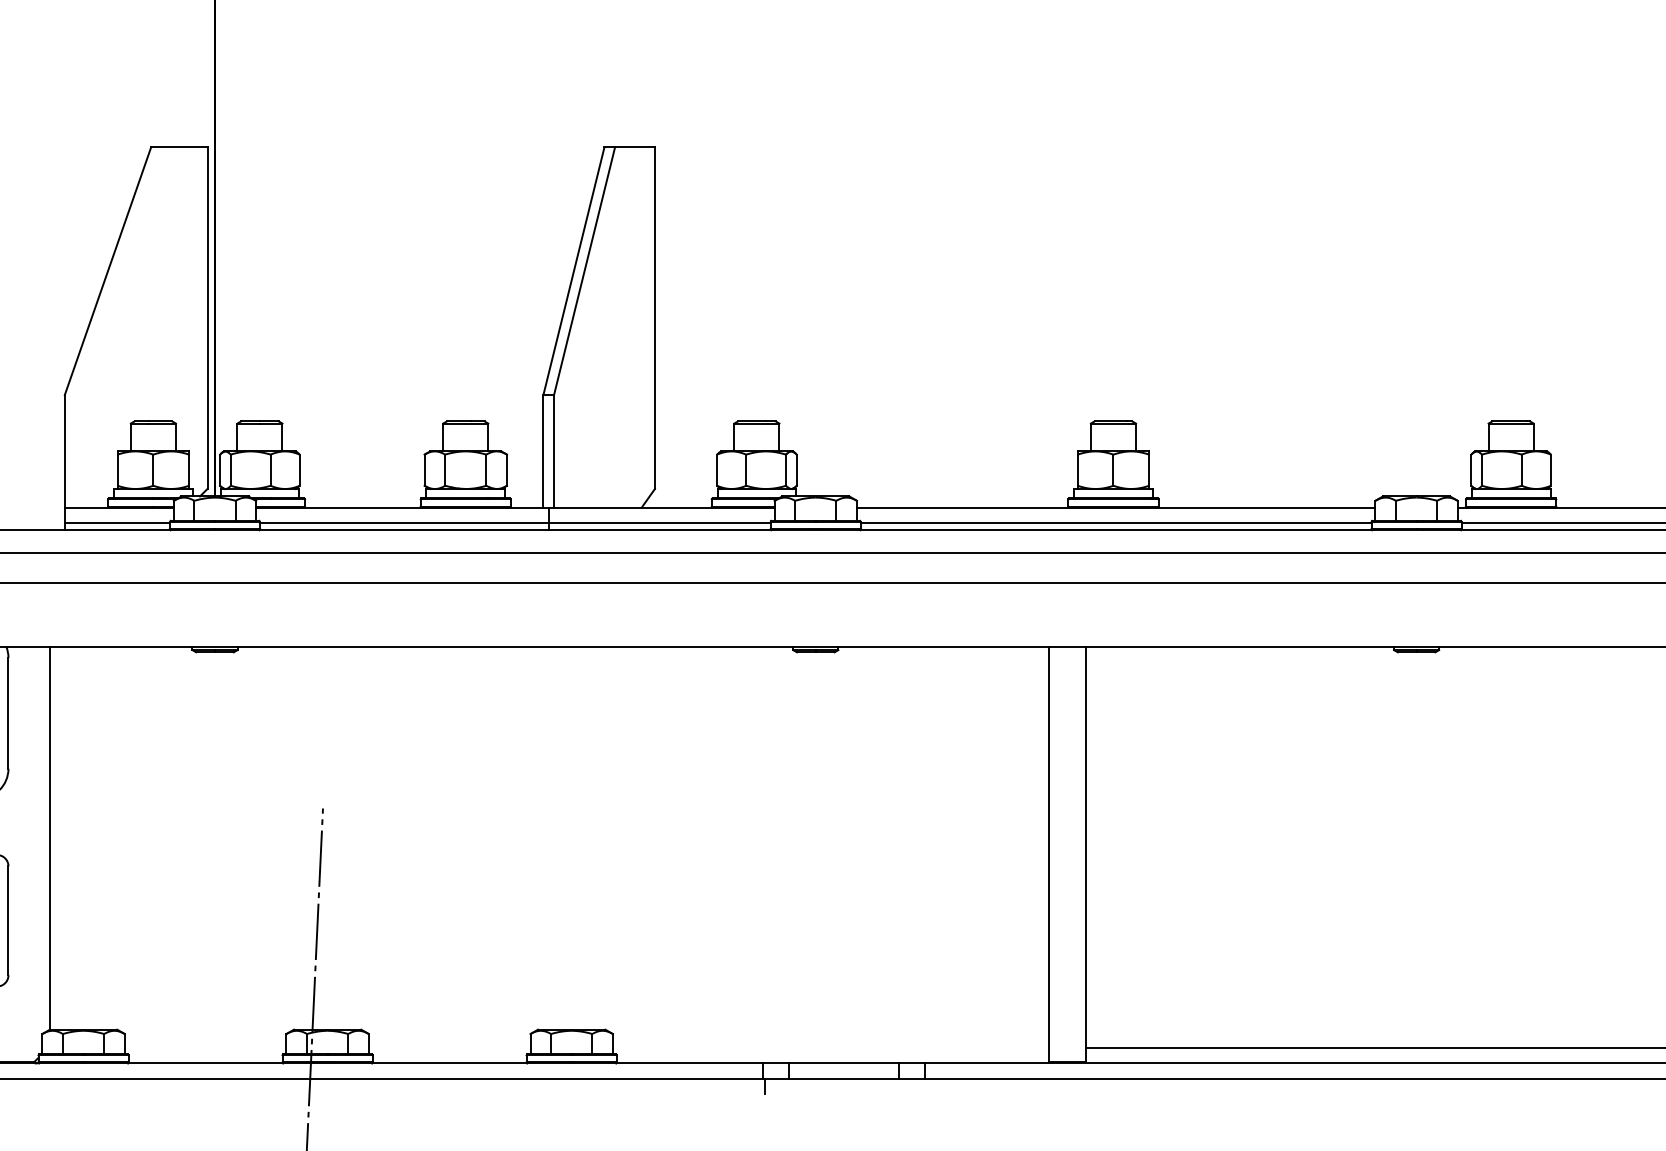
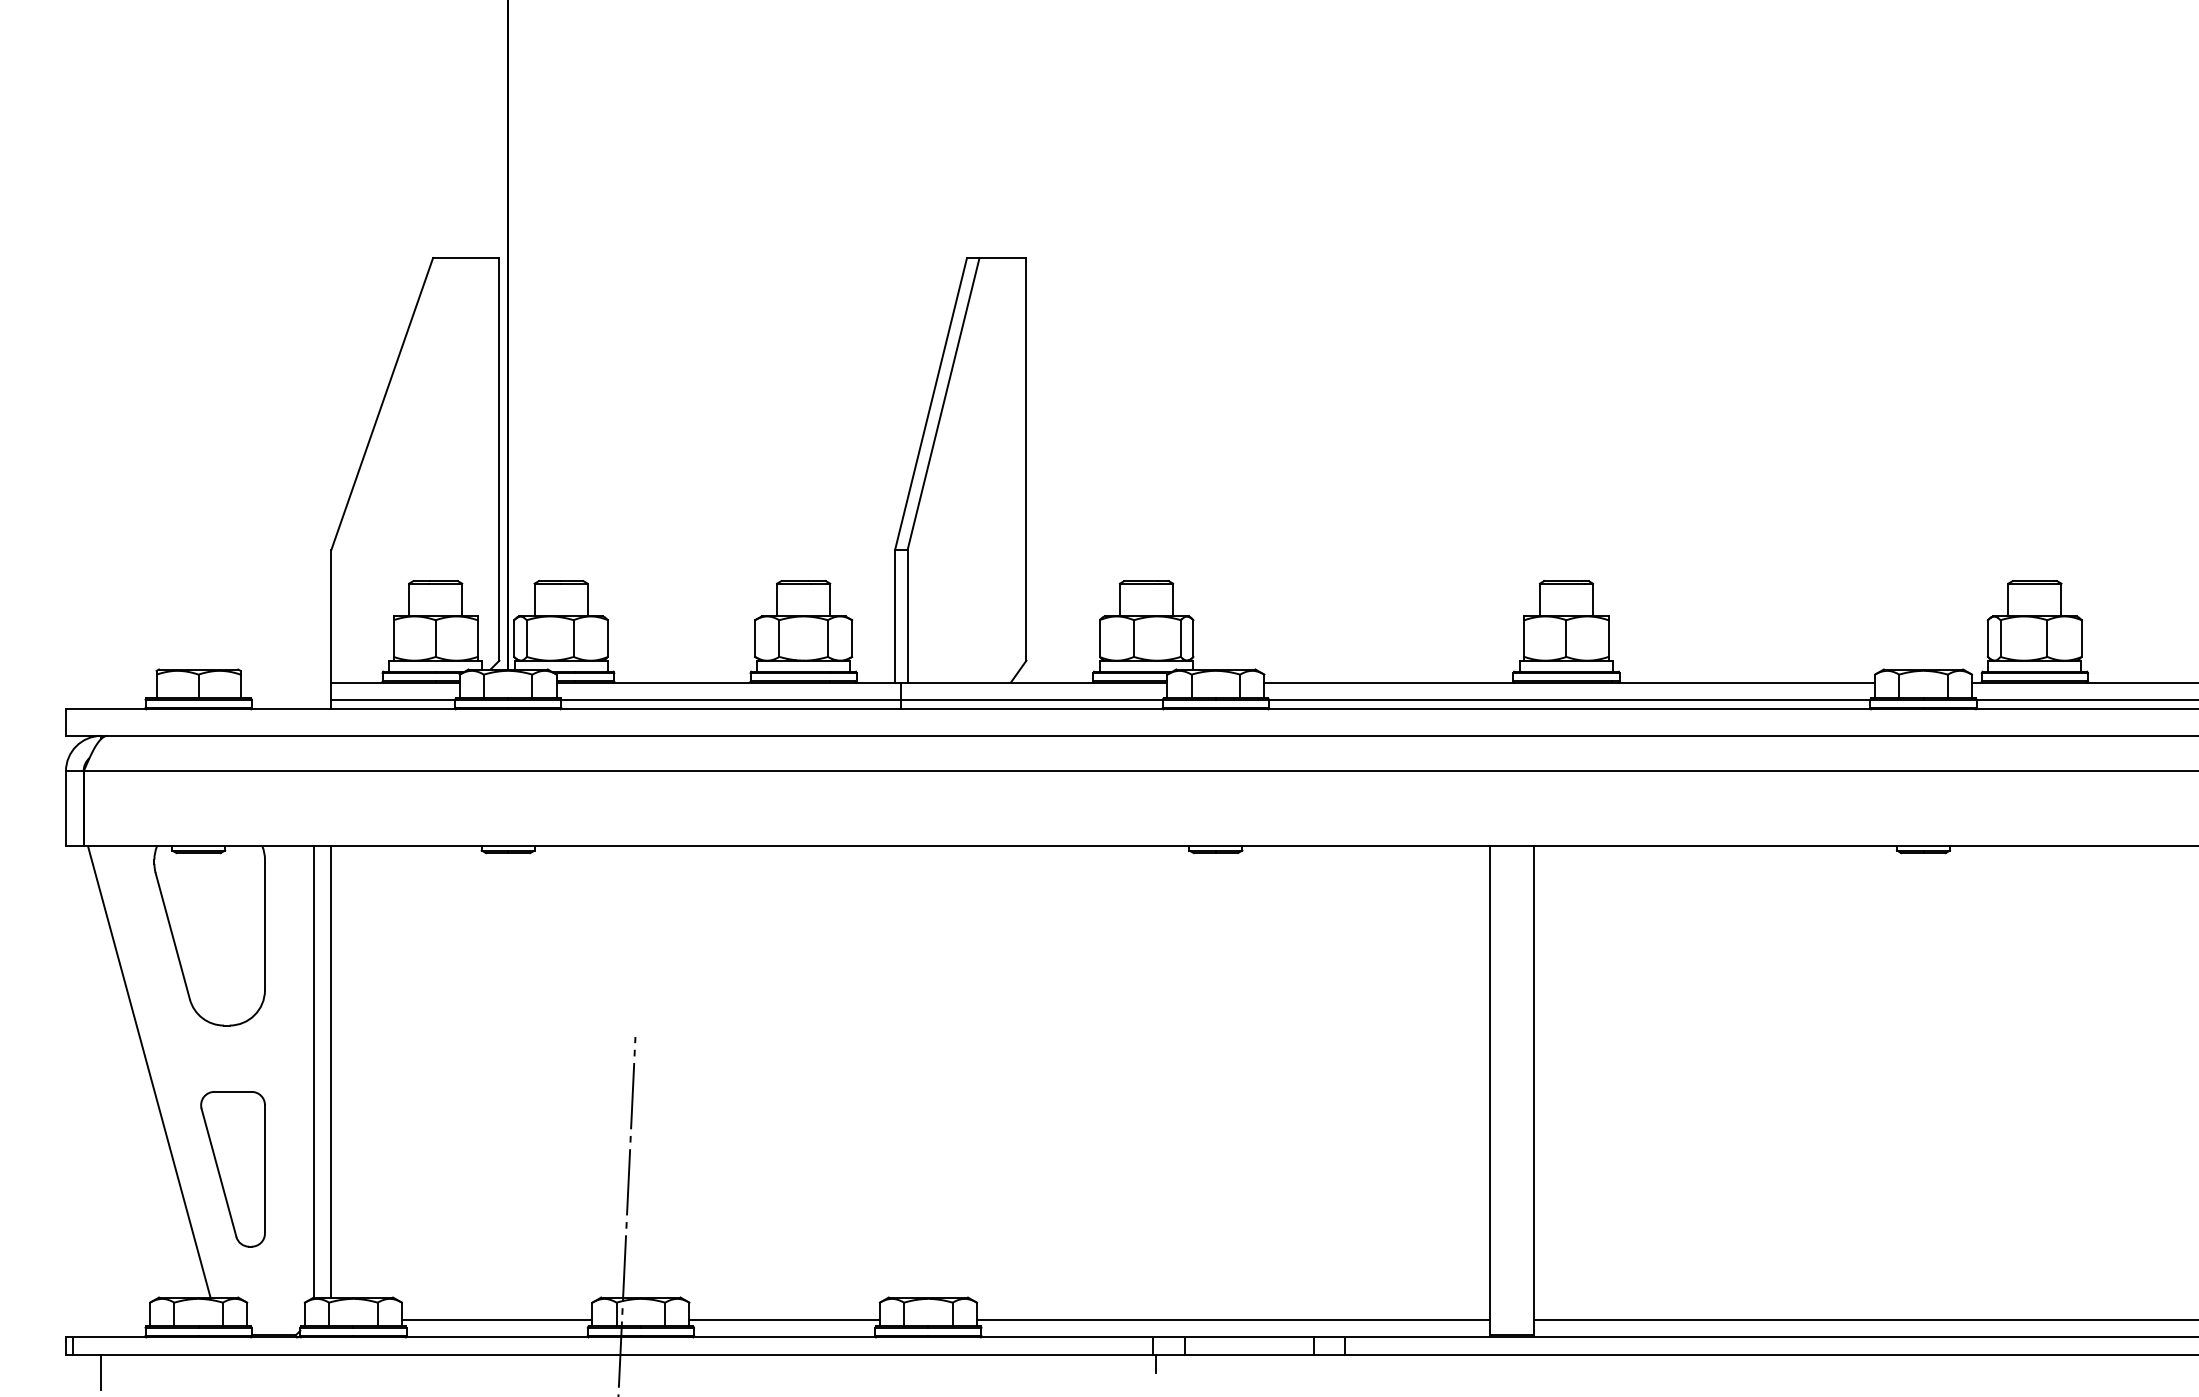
line: (64, 837) -> (331, 1071), added
line: (205, 1048) -> (496, 1319), added
line: (449, 1048) -> (784, 1319), added
line: (830, 1048) -> (1233, 1319), added

